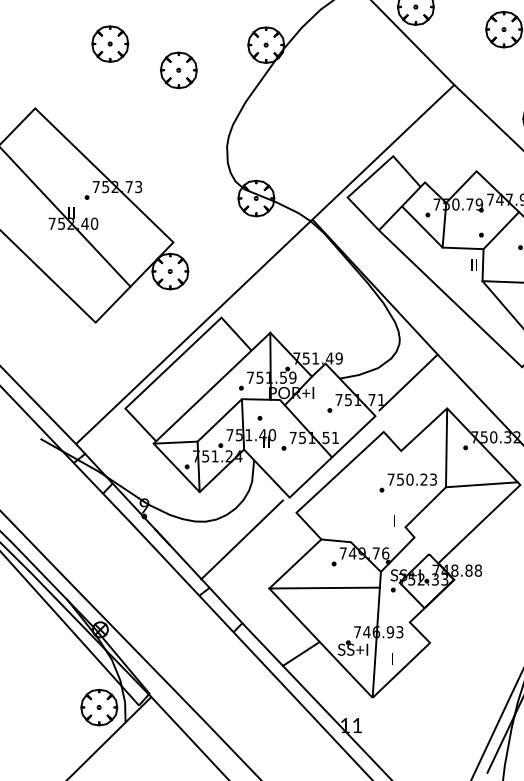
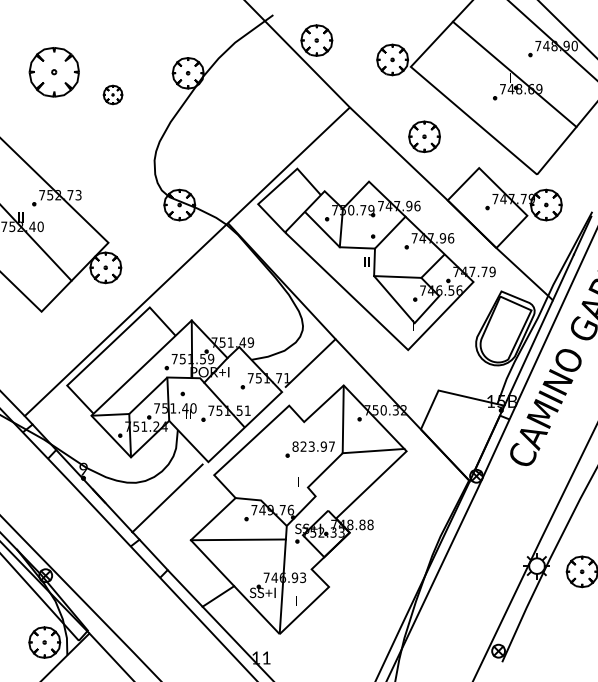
part: (109, 44) -> (53, 72), size x1.6
part: (178, 69) -> (112, 94), size x0.6
text: (411, 479) -> (313, 446), 750.23 -> 823.97

